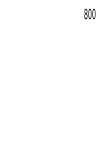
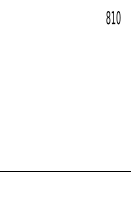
text: (89, 13) -> (112, 17), 800 -> 810

